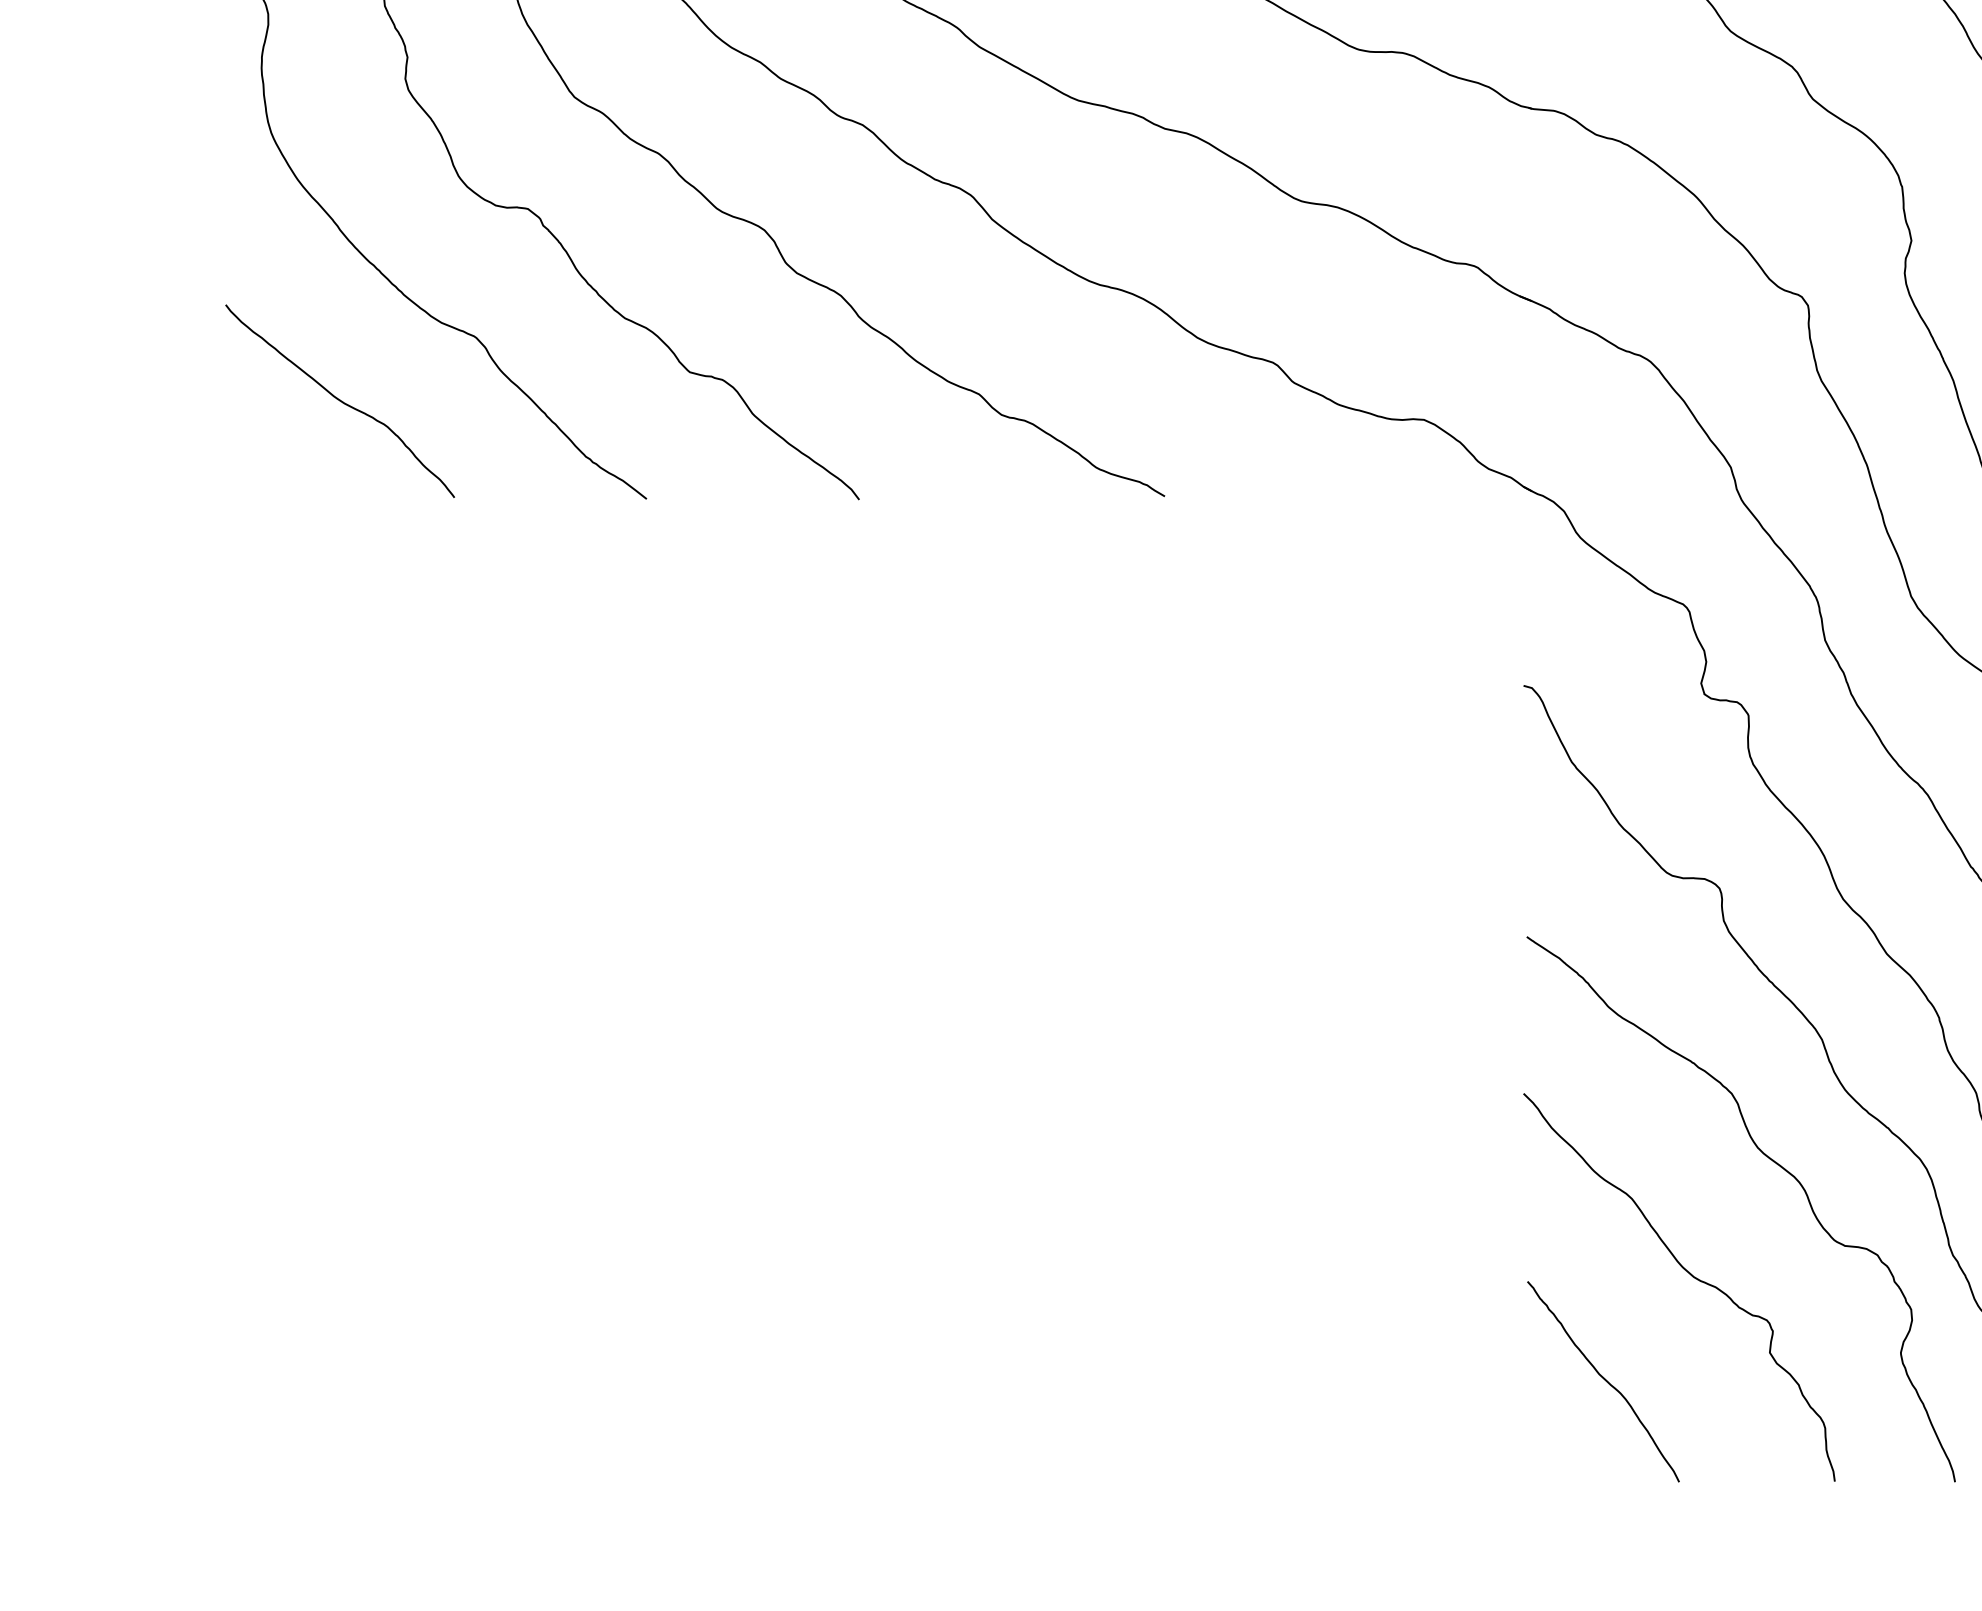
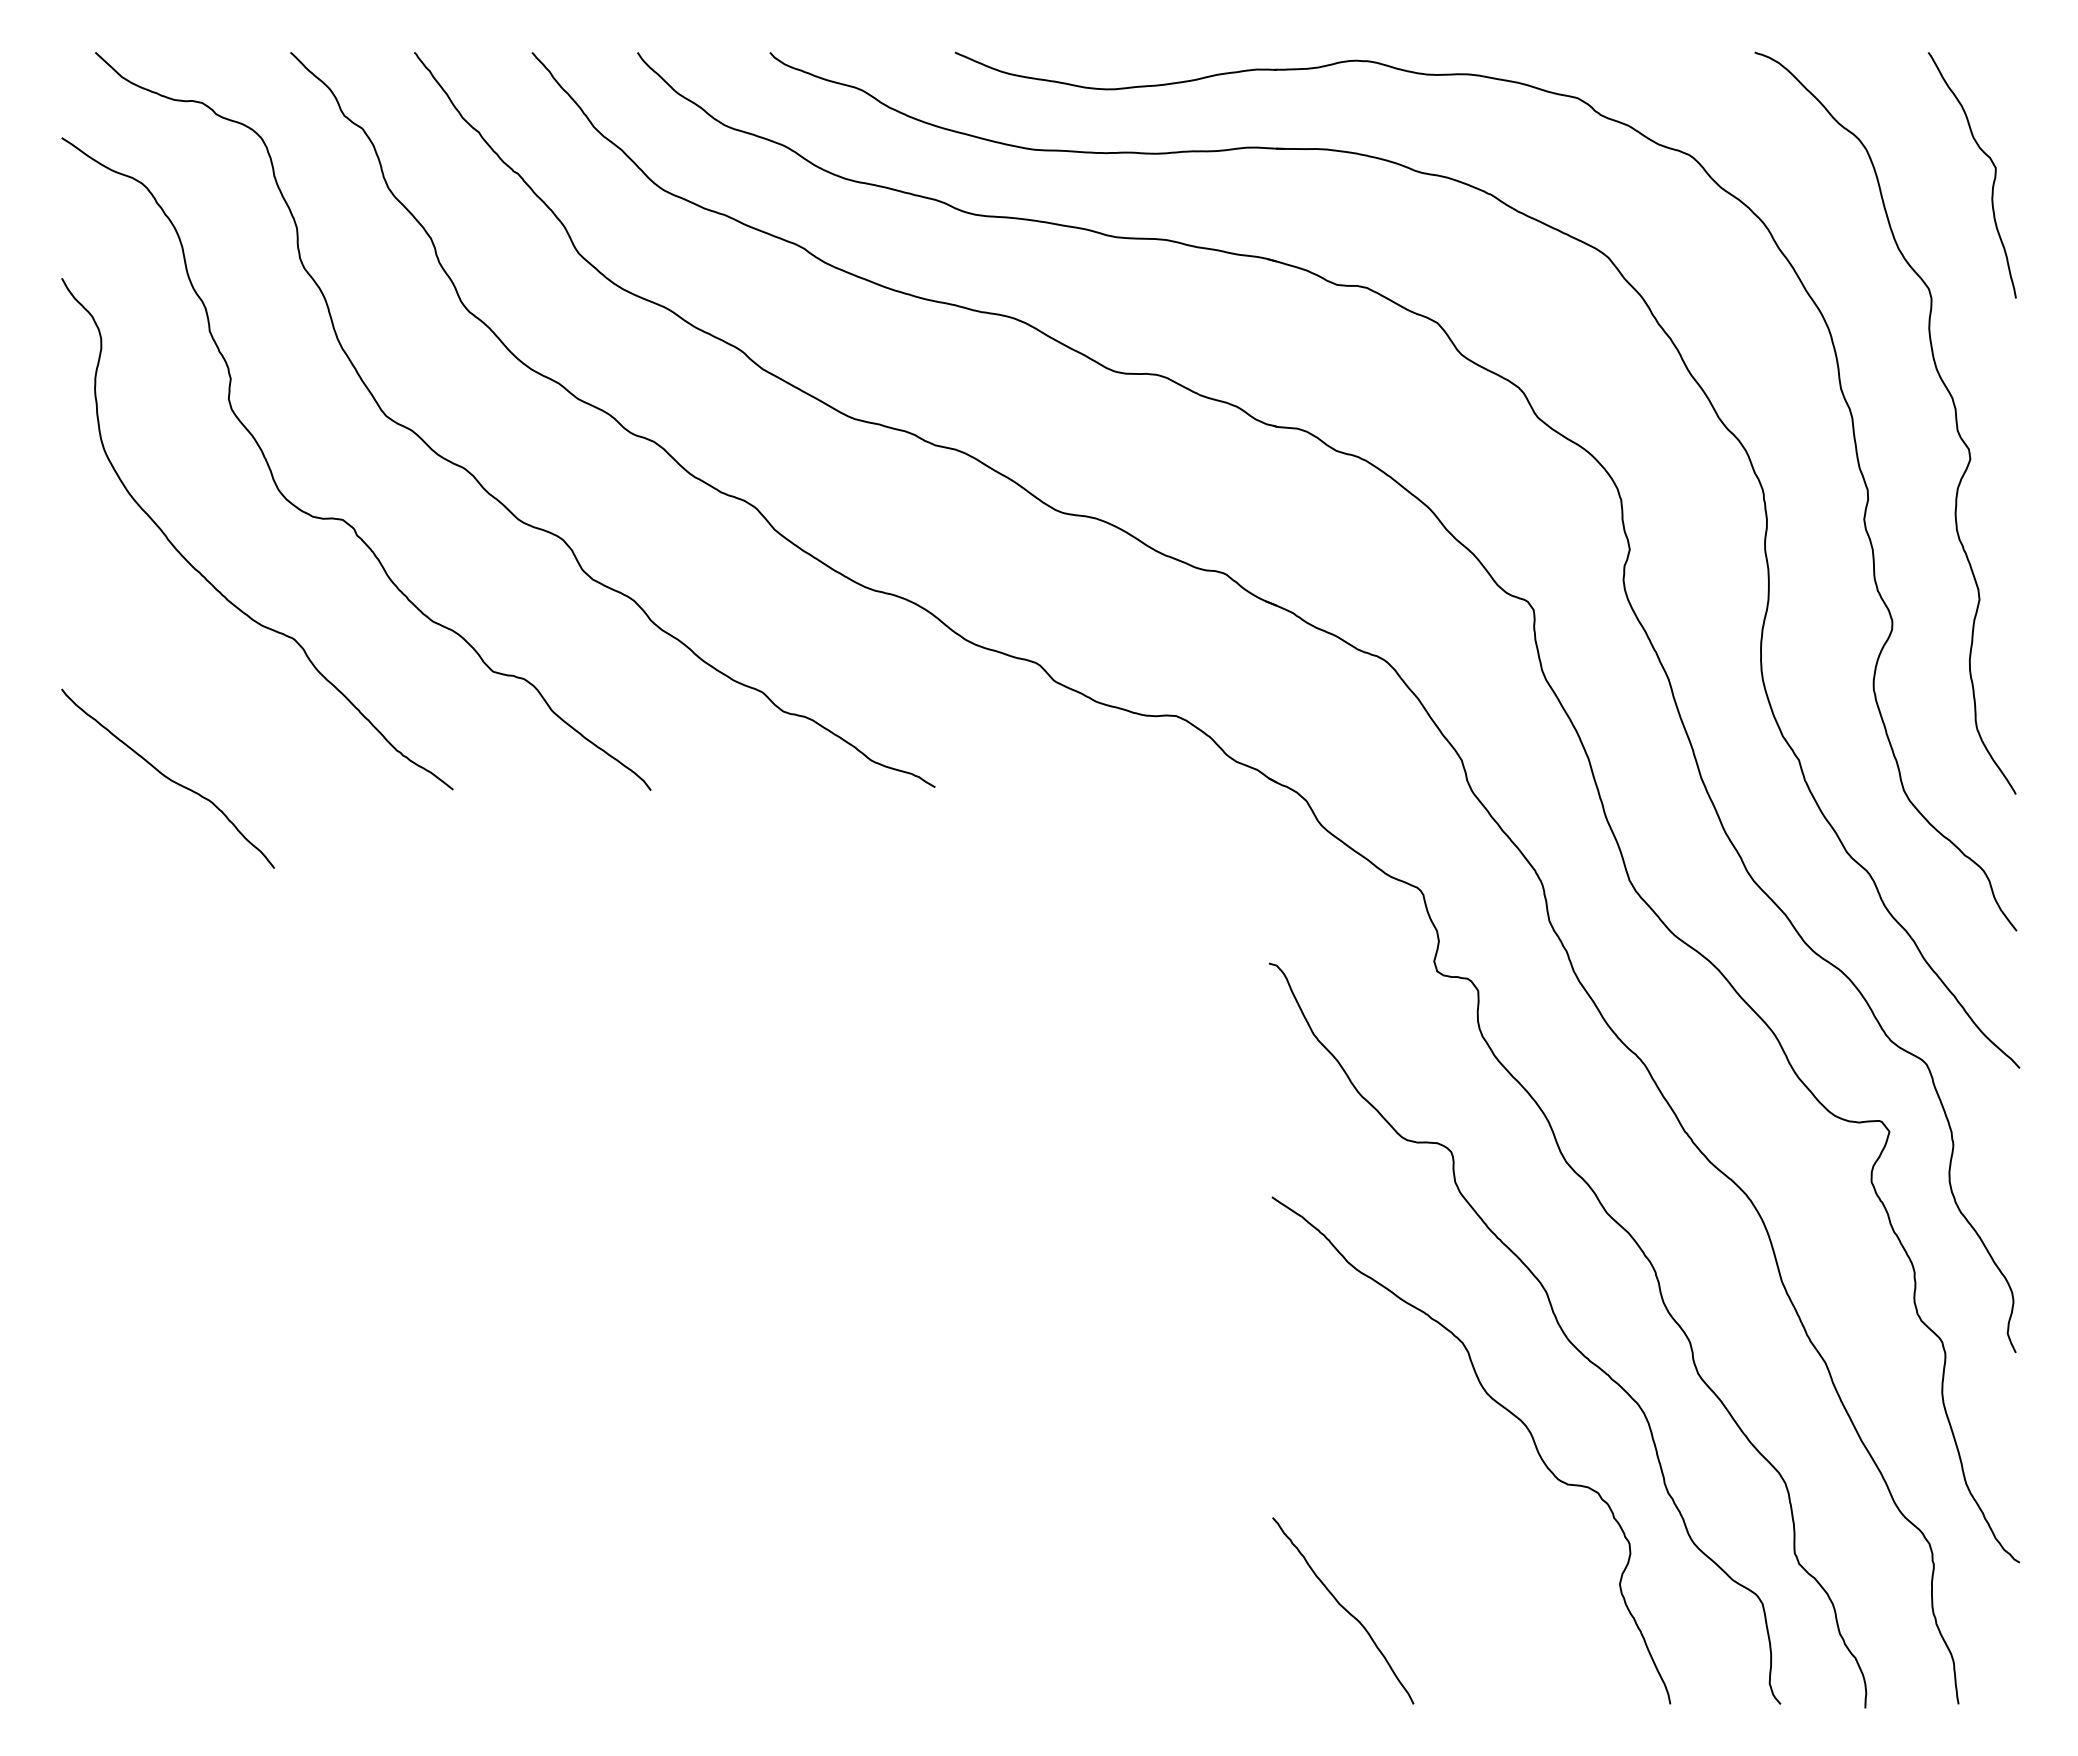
curve: (339, 400) -> (167, 778), moved
curve: (1689, 1274) -> (1423, 1511), removed

